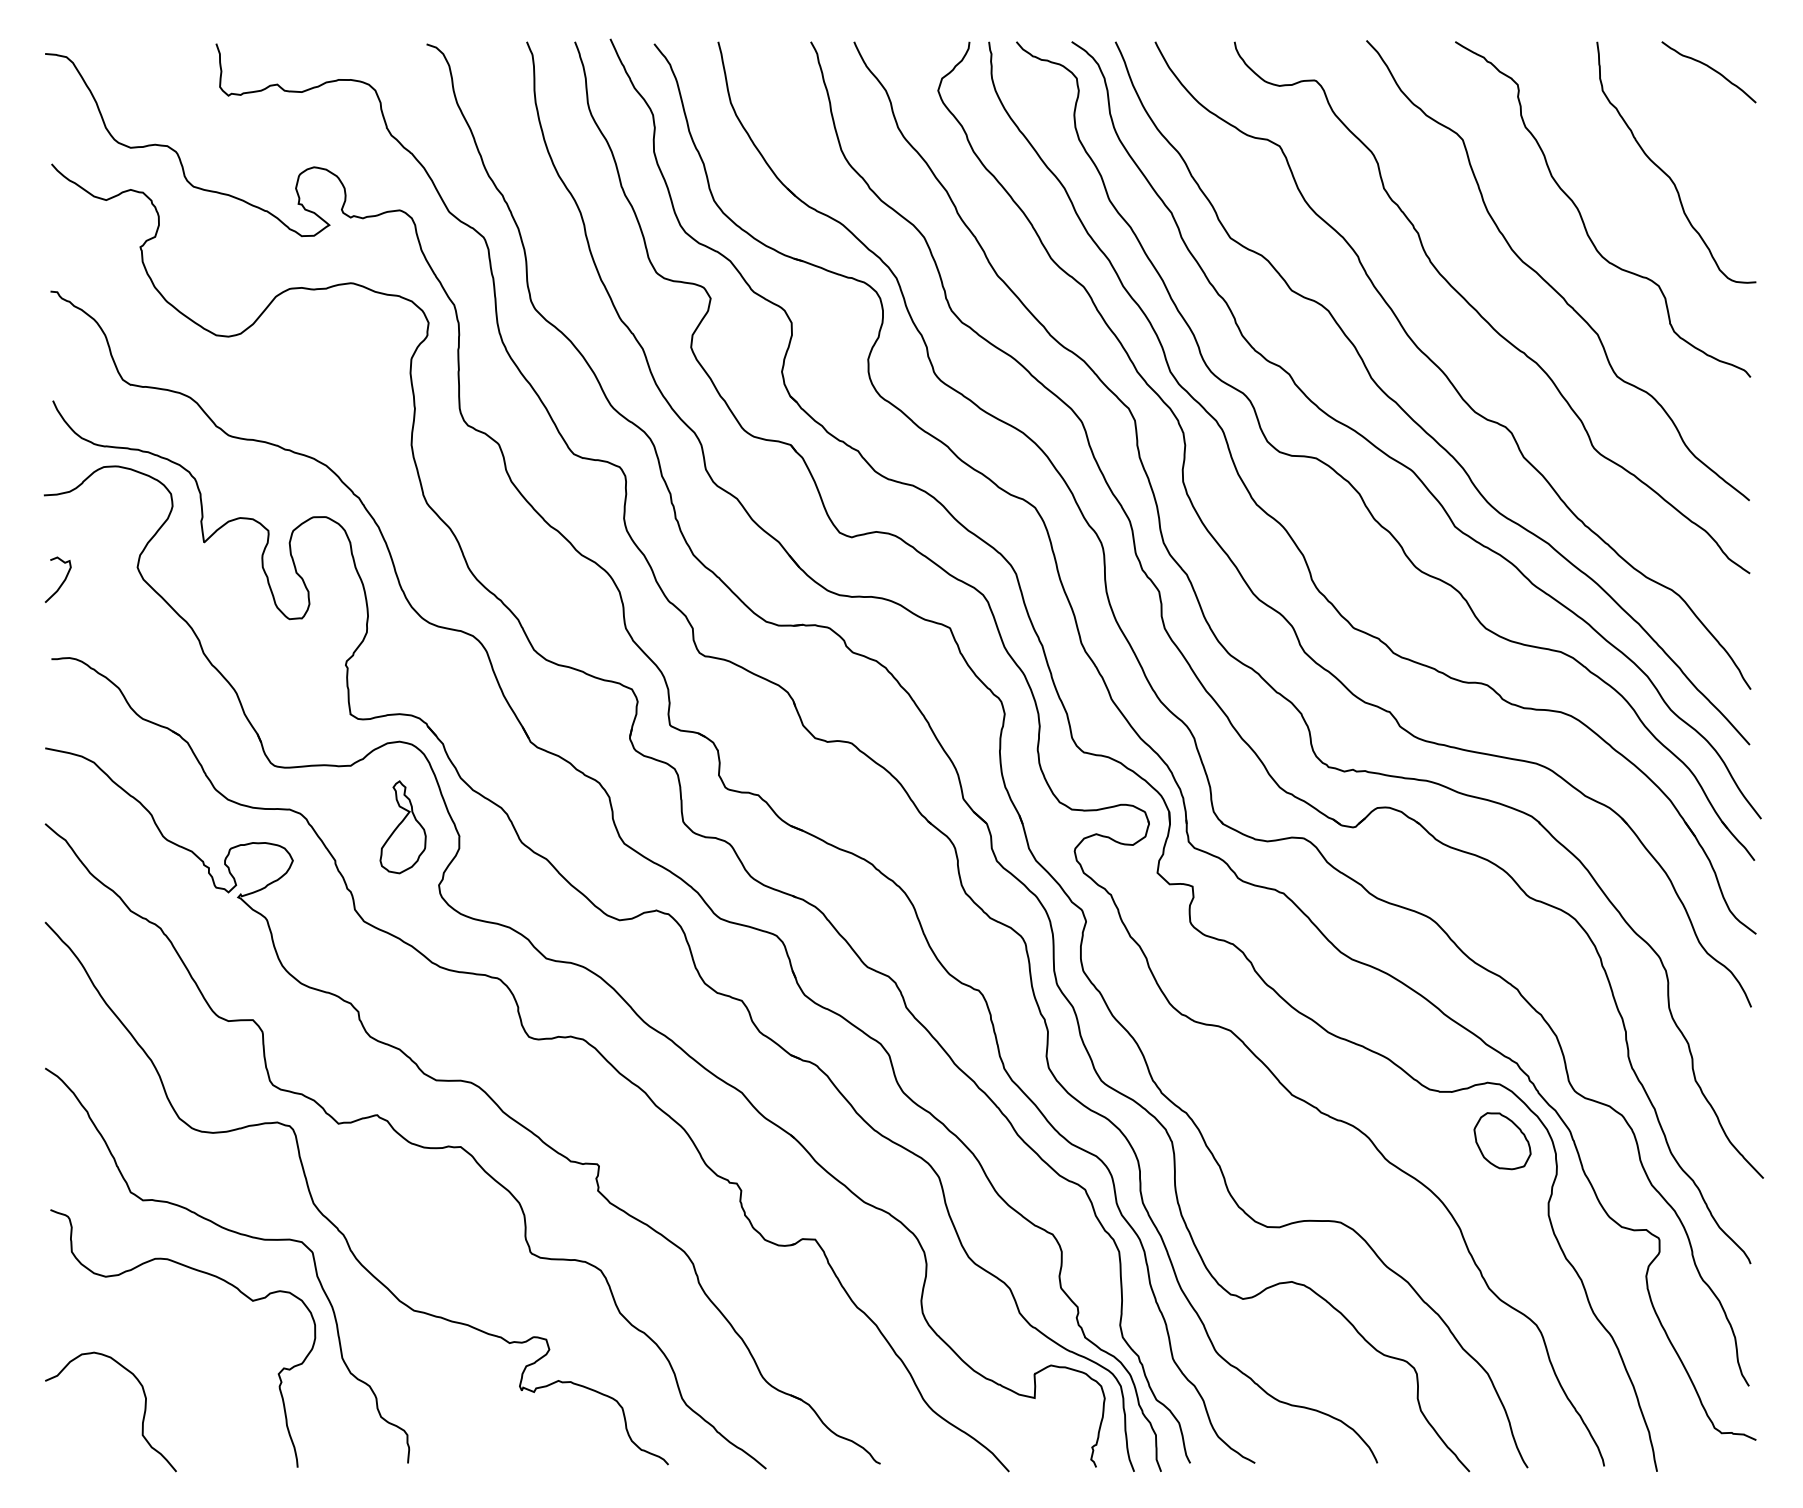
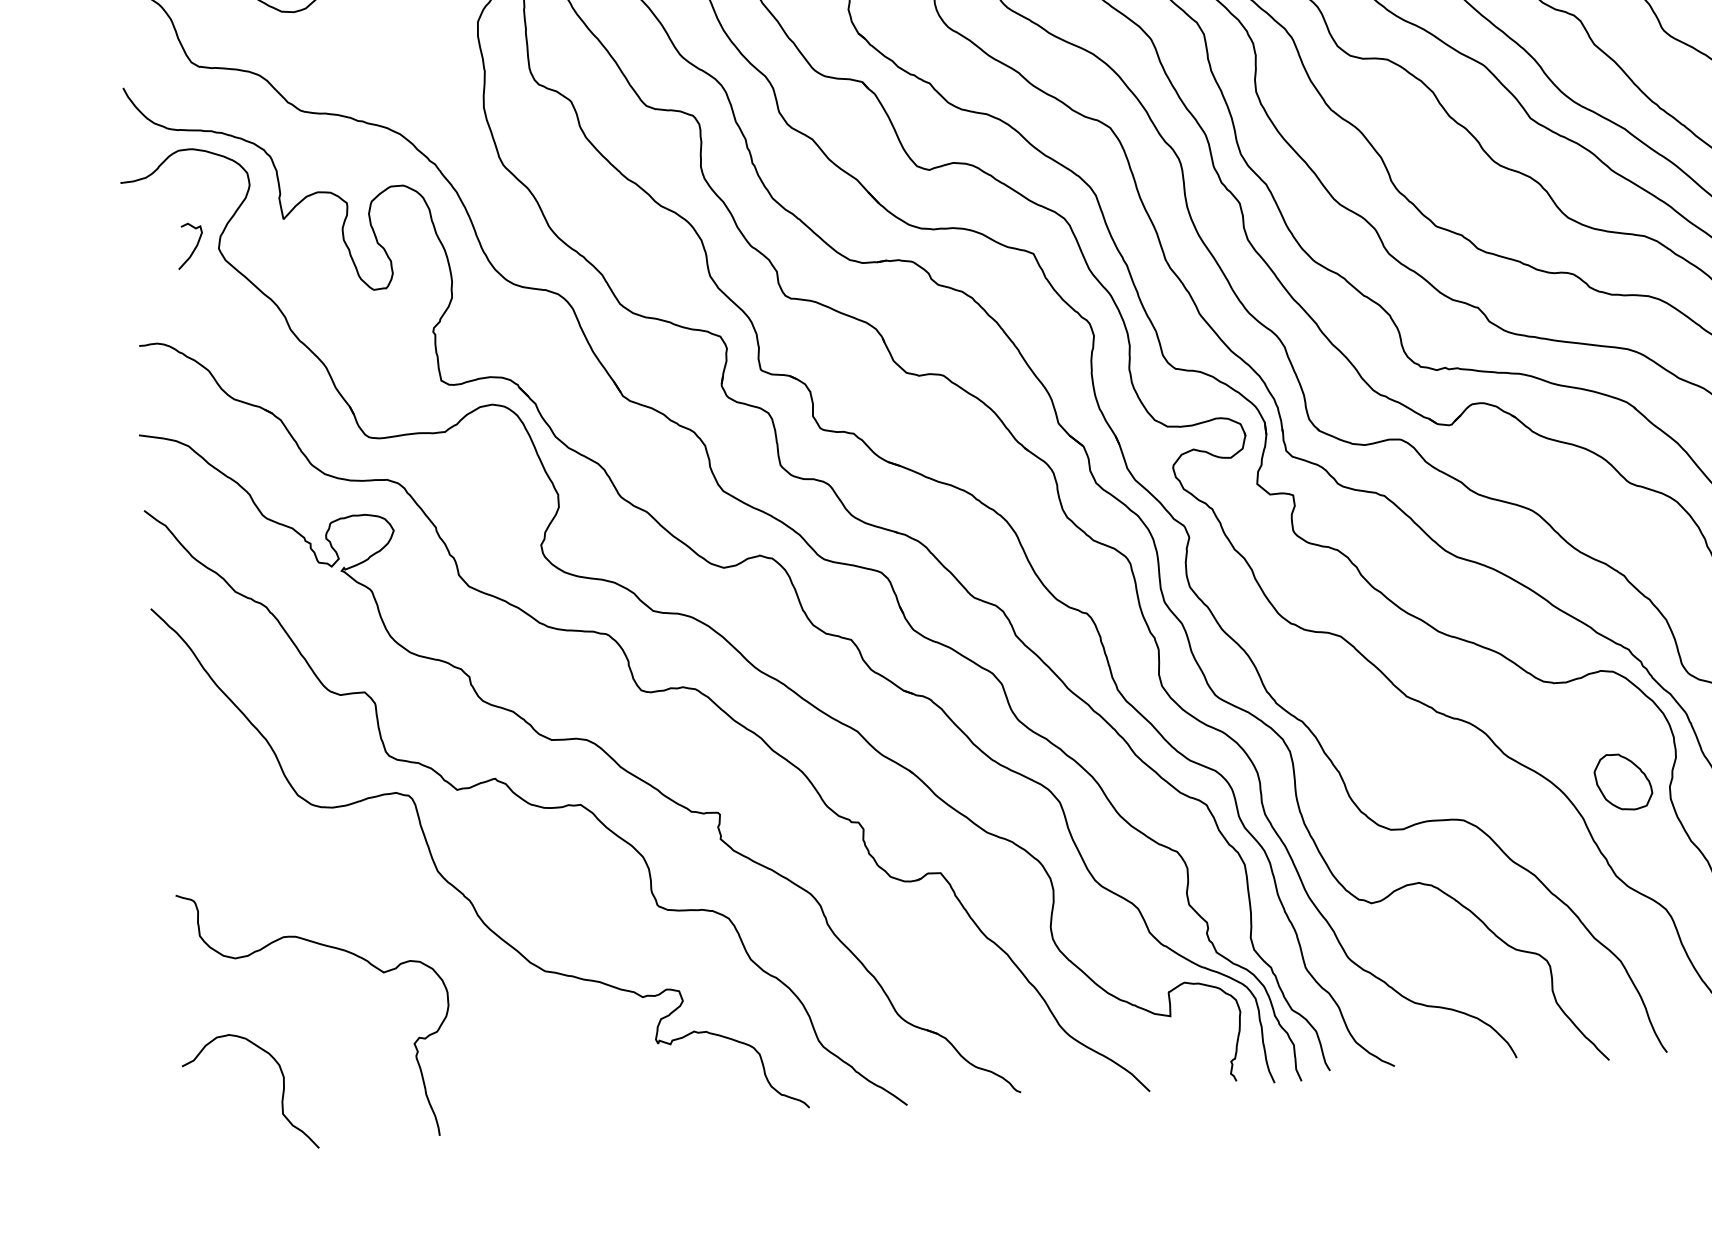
curve: (62, 581) -> (194, 247), moved
part: (402, 827) -> (500, 490), removed
part: (1502, 1141) -> (1623, 782), moved
curve: (238, 1234) -> (364, 907), removed

